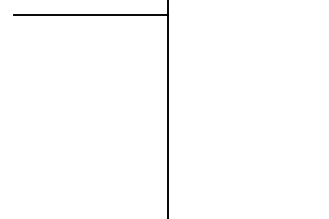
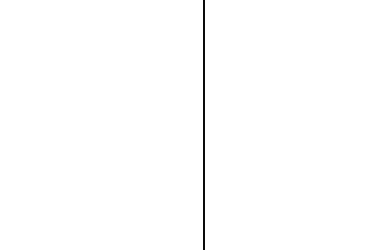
line: (90, 15) -> (109, 33), removed

